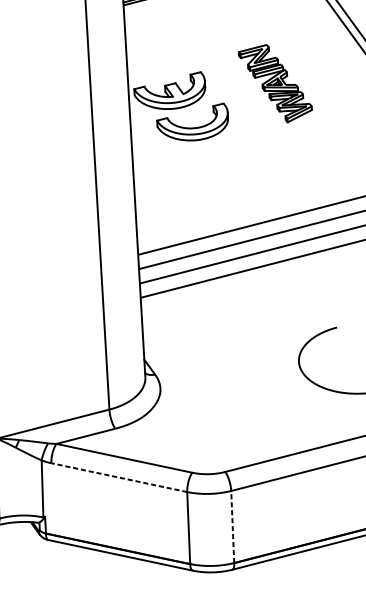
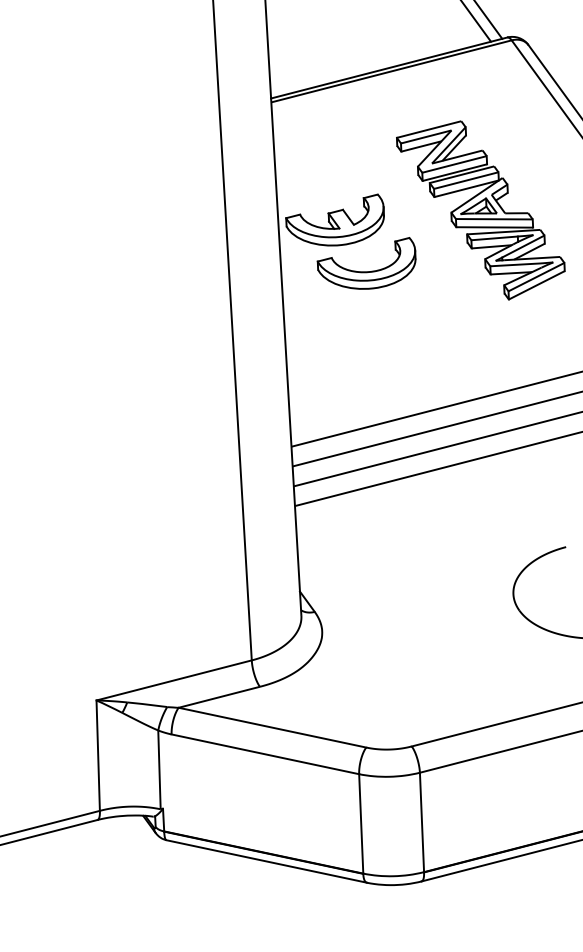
part: (275, 83) -> (480, 210), size x1.67
line: (119, 477) -> (265, 754), dashed -> solid
line: (233, 527) -> (422, 822), dashed -> solid

